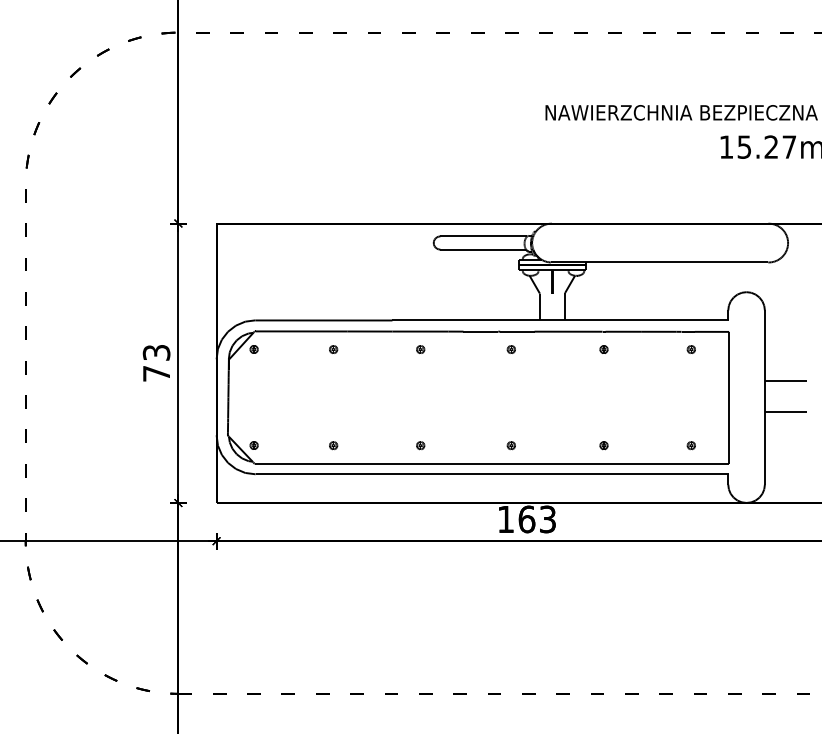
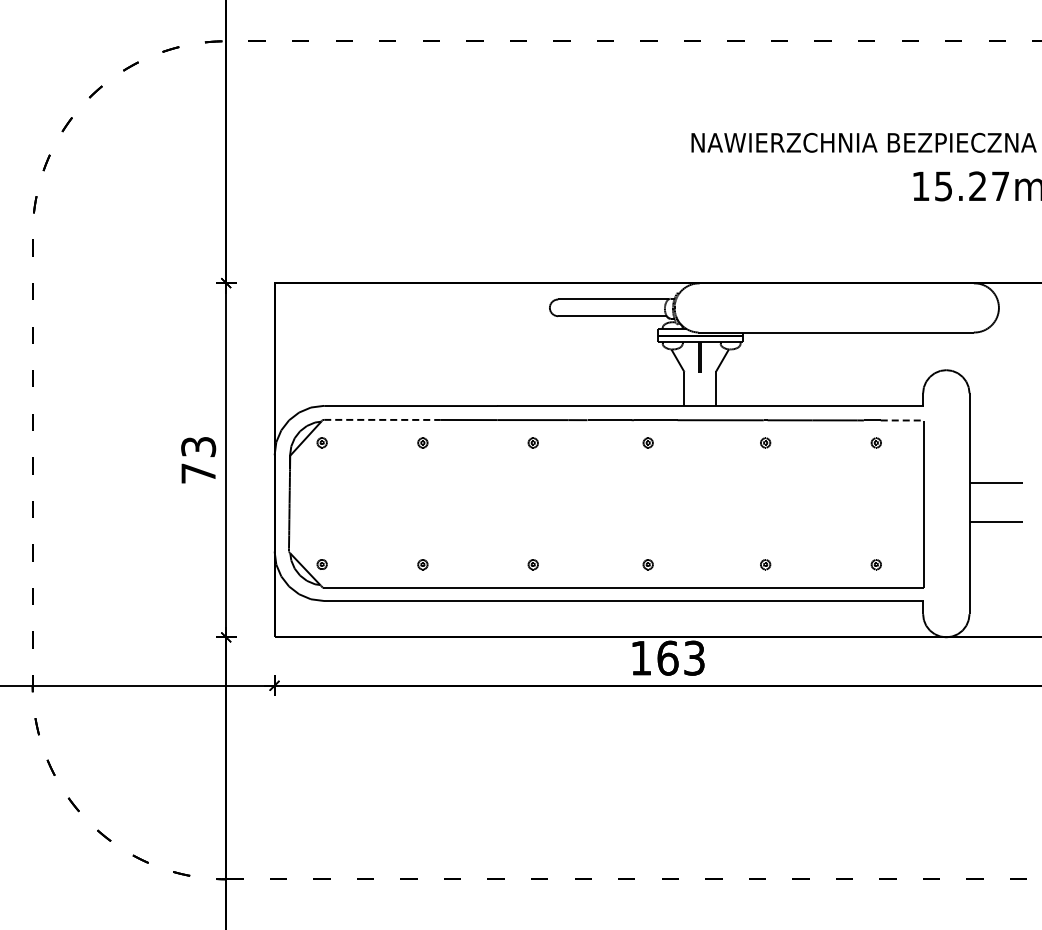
line: (301, 331) -> (382, 419), solid -> dashed
line: (712, 331) -> (902, 420), solid -> dashed

